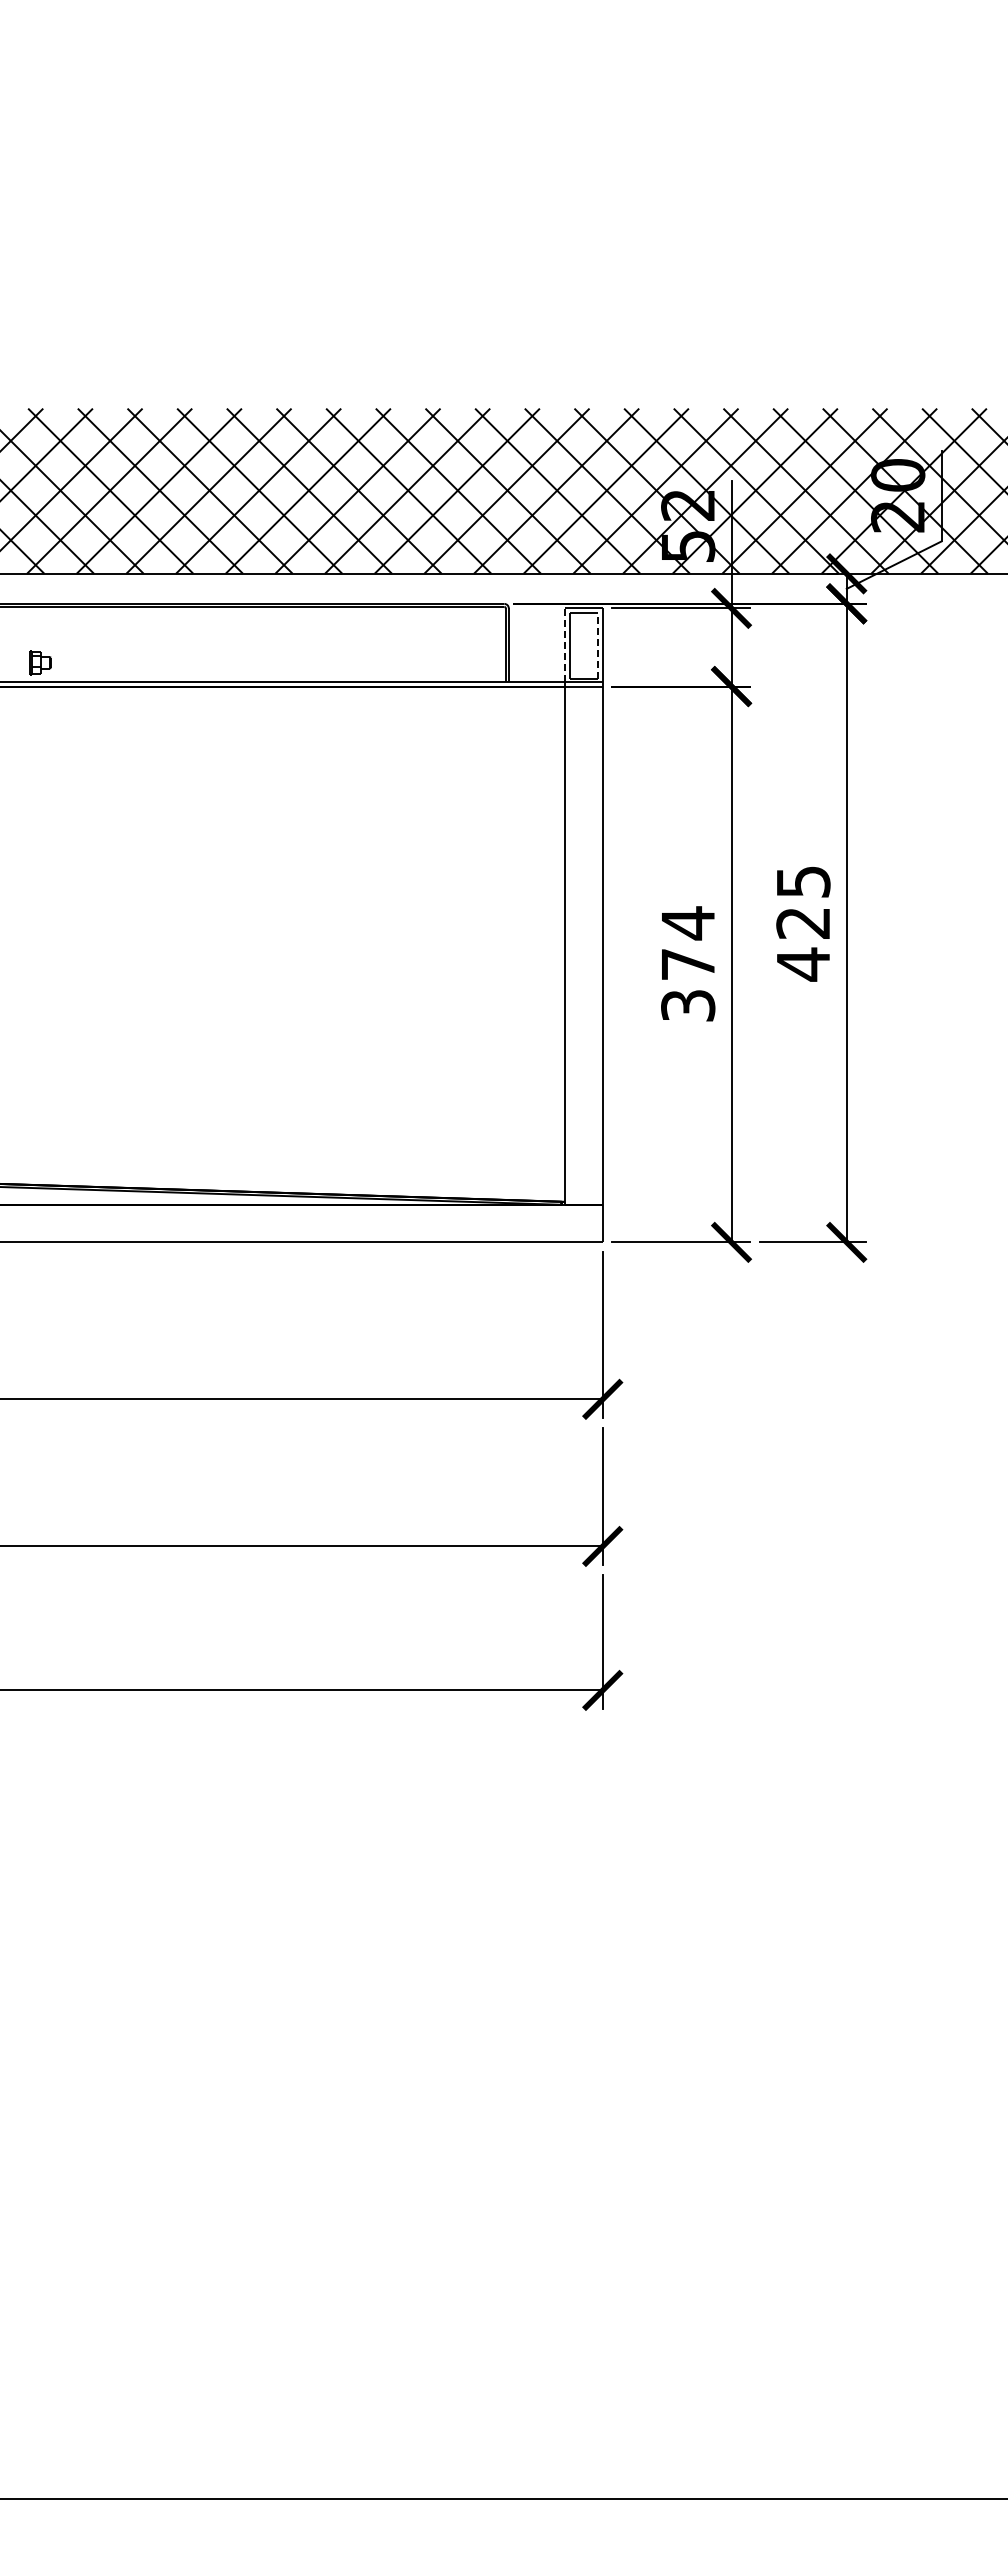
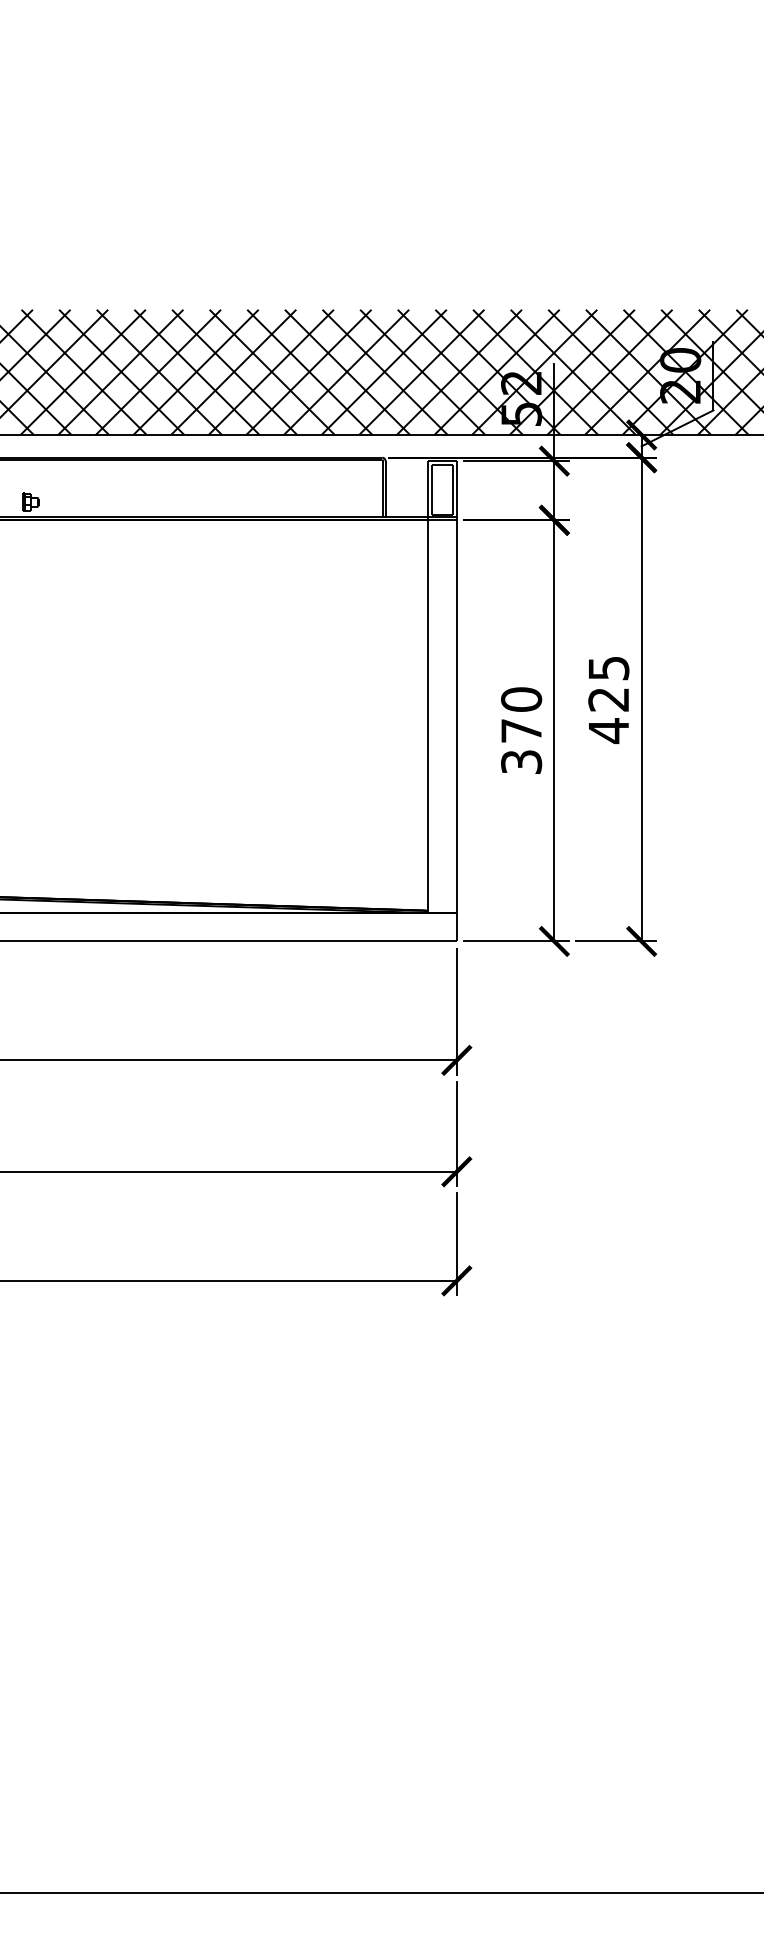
line: (565, 645) -> (428, 489), dashed -> solid
line: (598, 645) -> (453, 489), dashed -> solid
text: (688, 923) -> (521, 699), 374 -> 370

